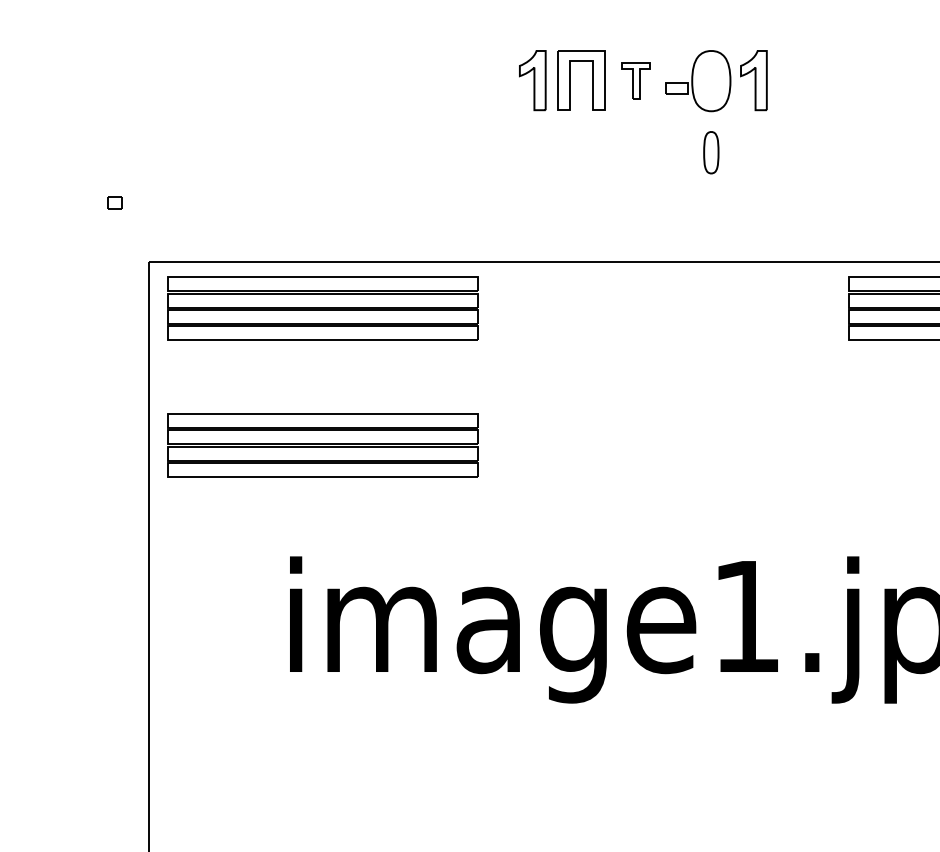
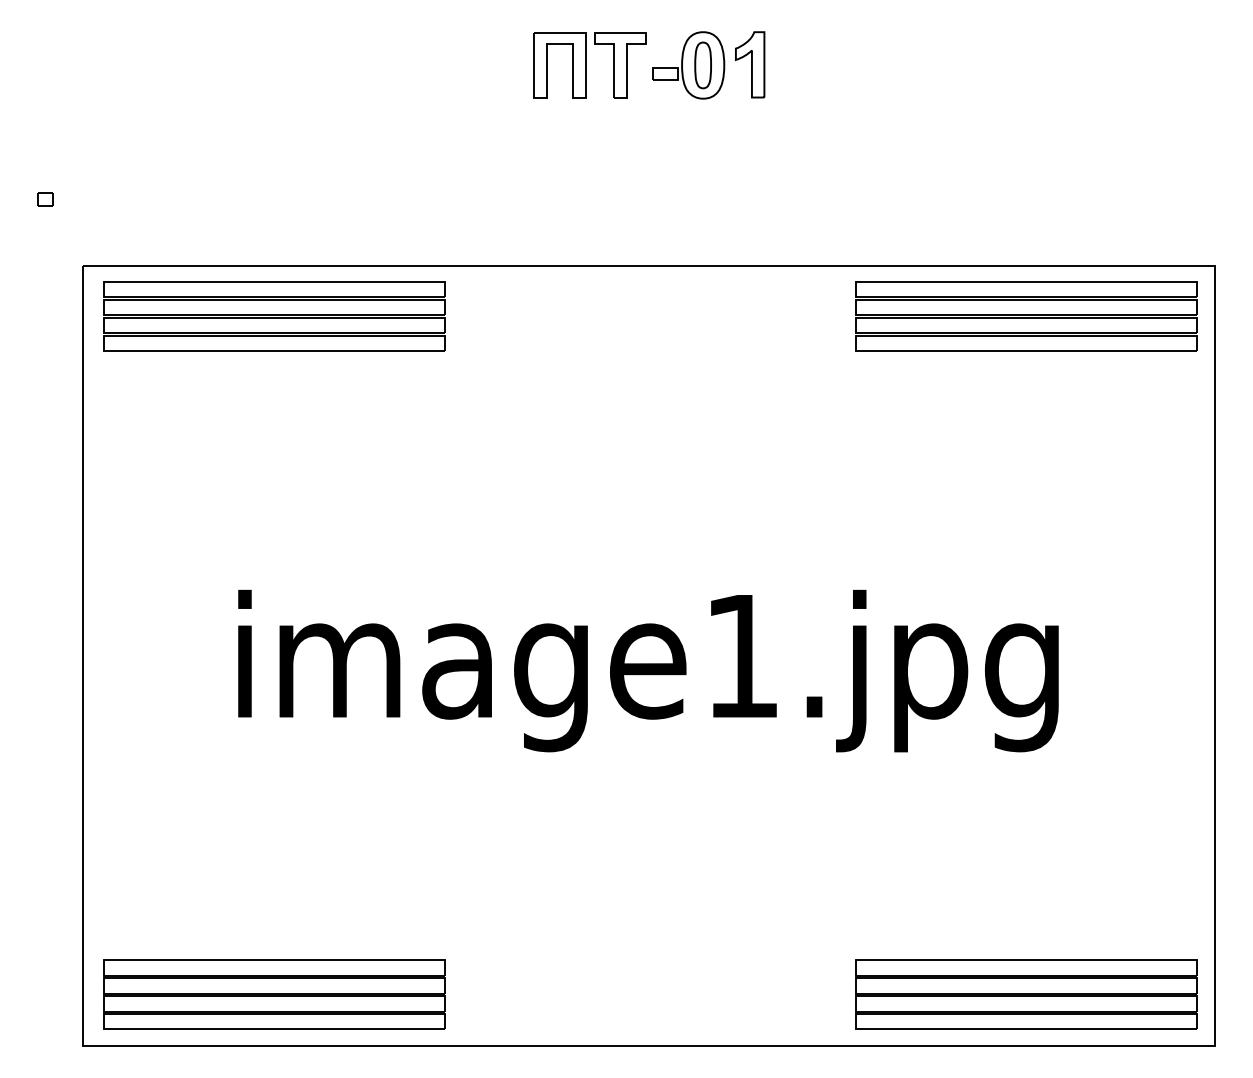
part: (533, 80) -> (506, 64), removed
part: (636, 81) -> (620, 65), size x1.67
part: (710, 152) -> (702, 65), moved
part: (322, 445) -> (274, 467), removed

